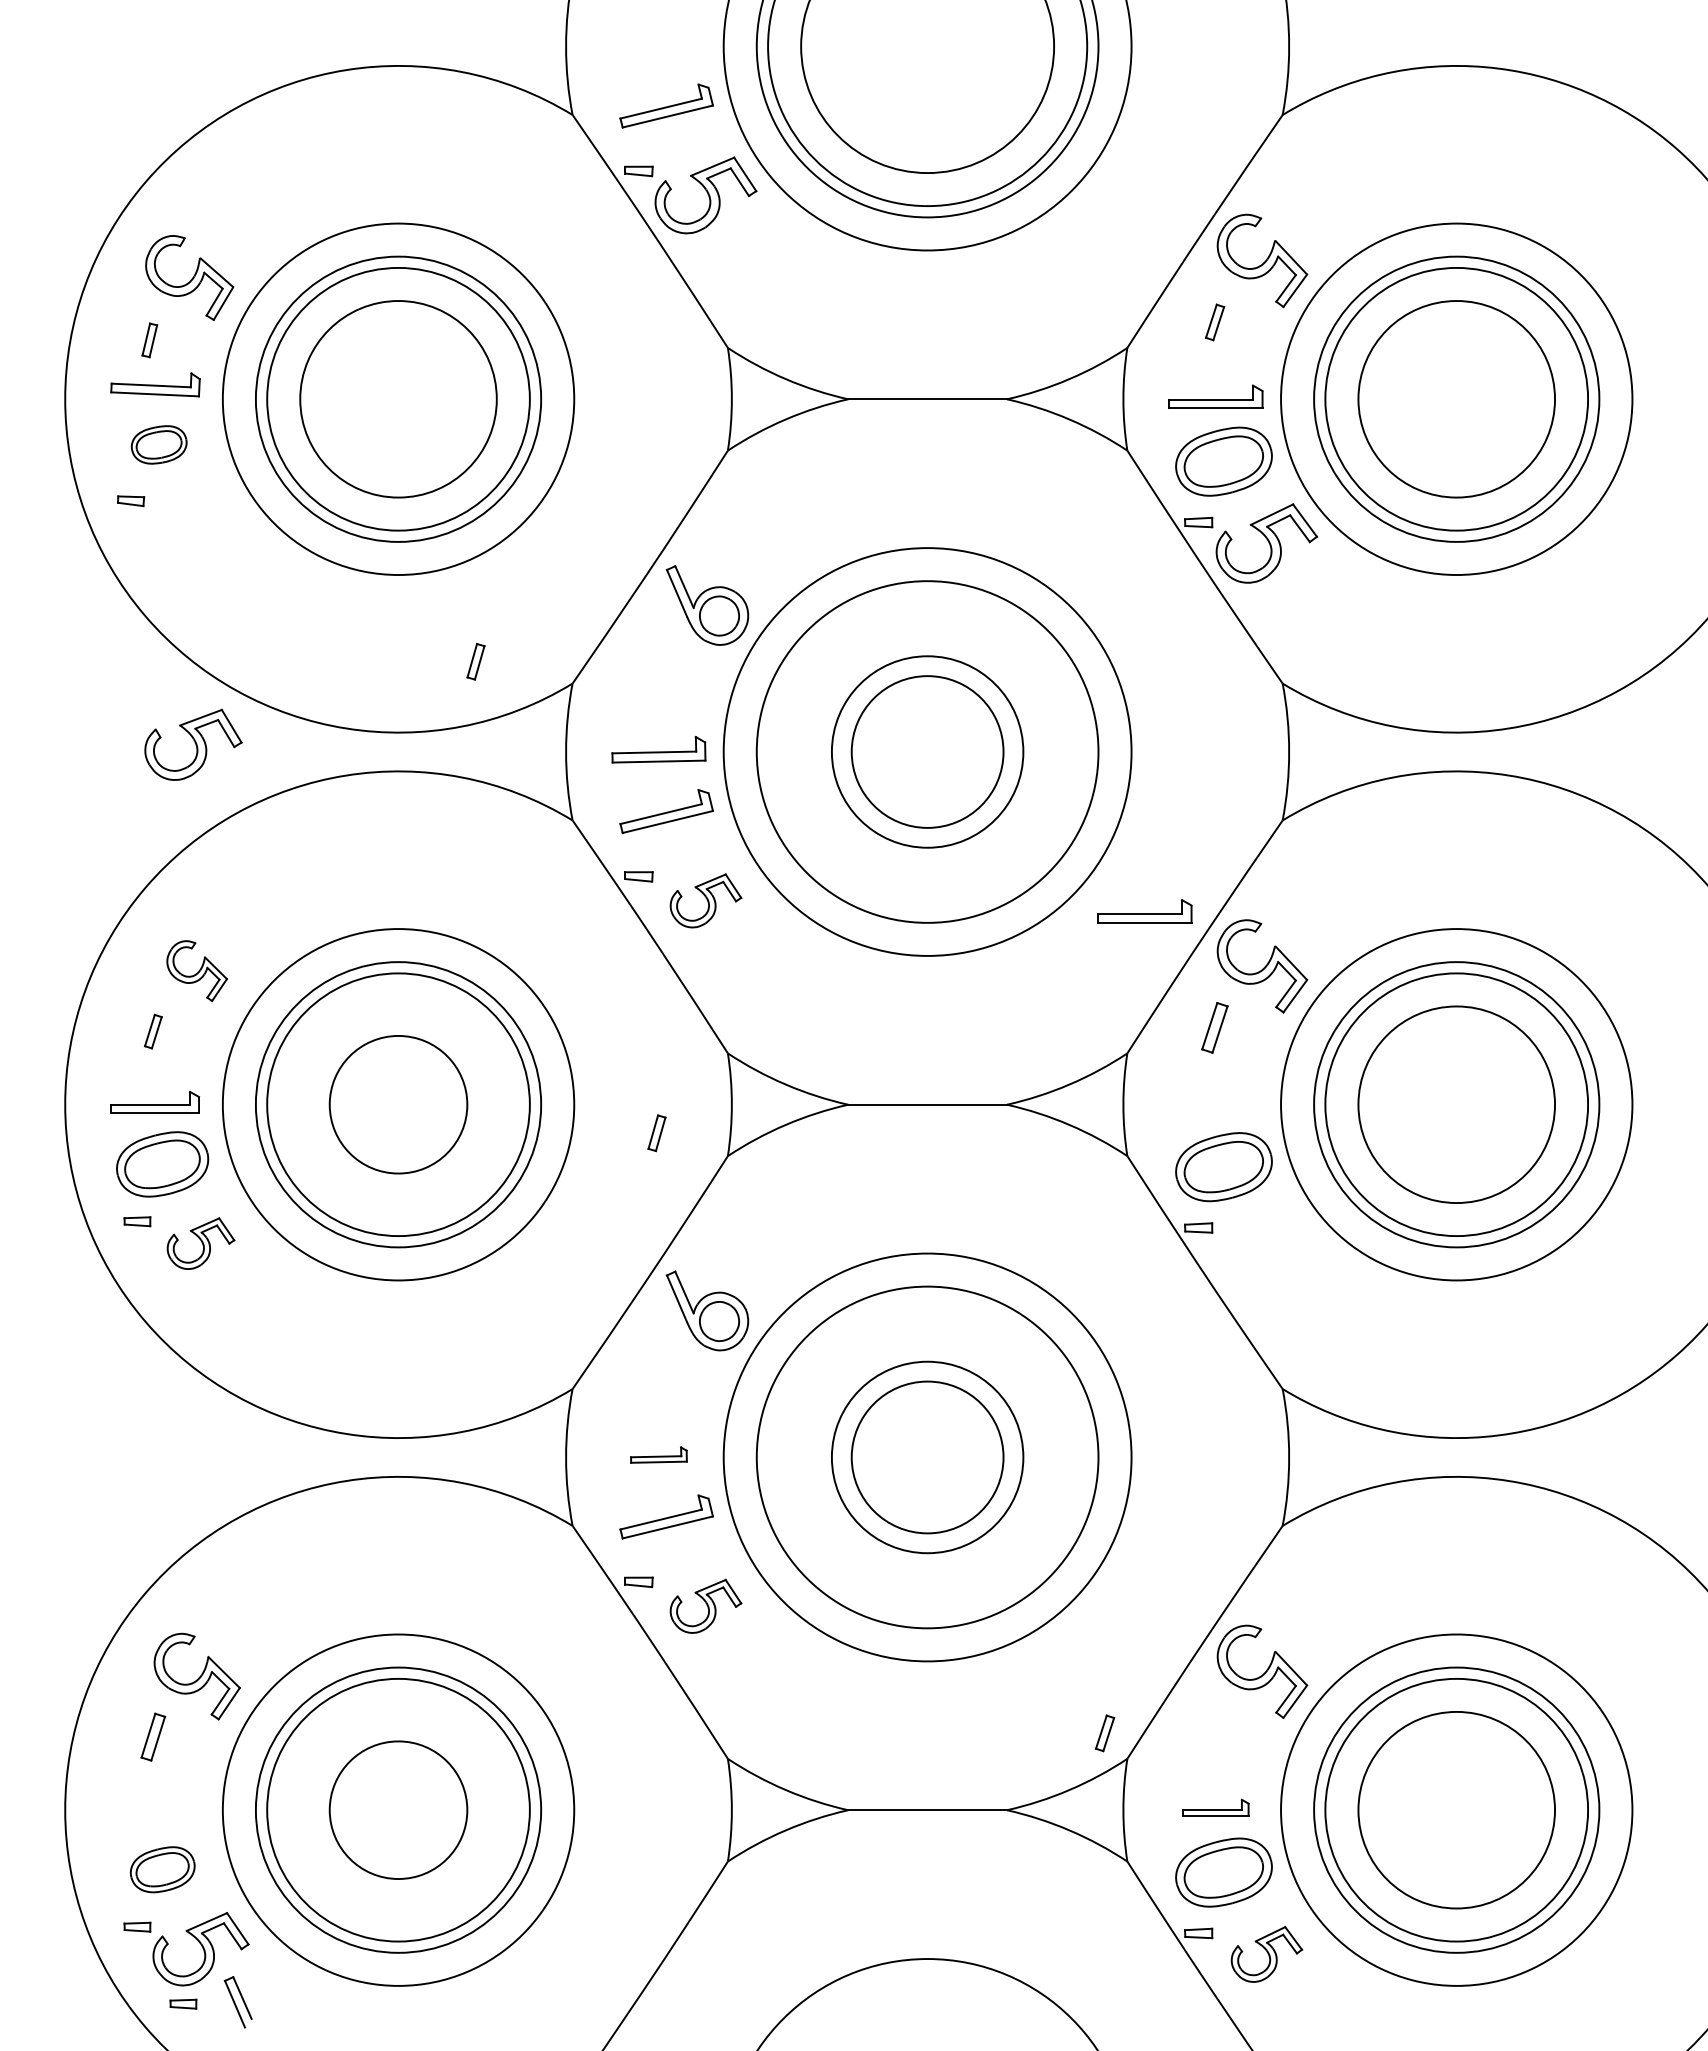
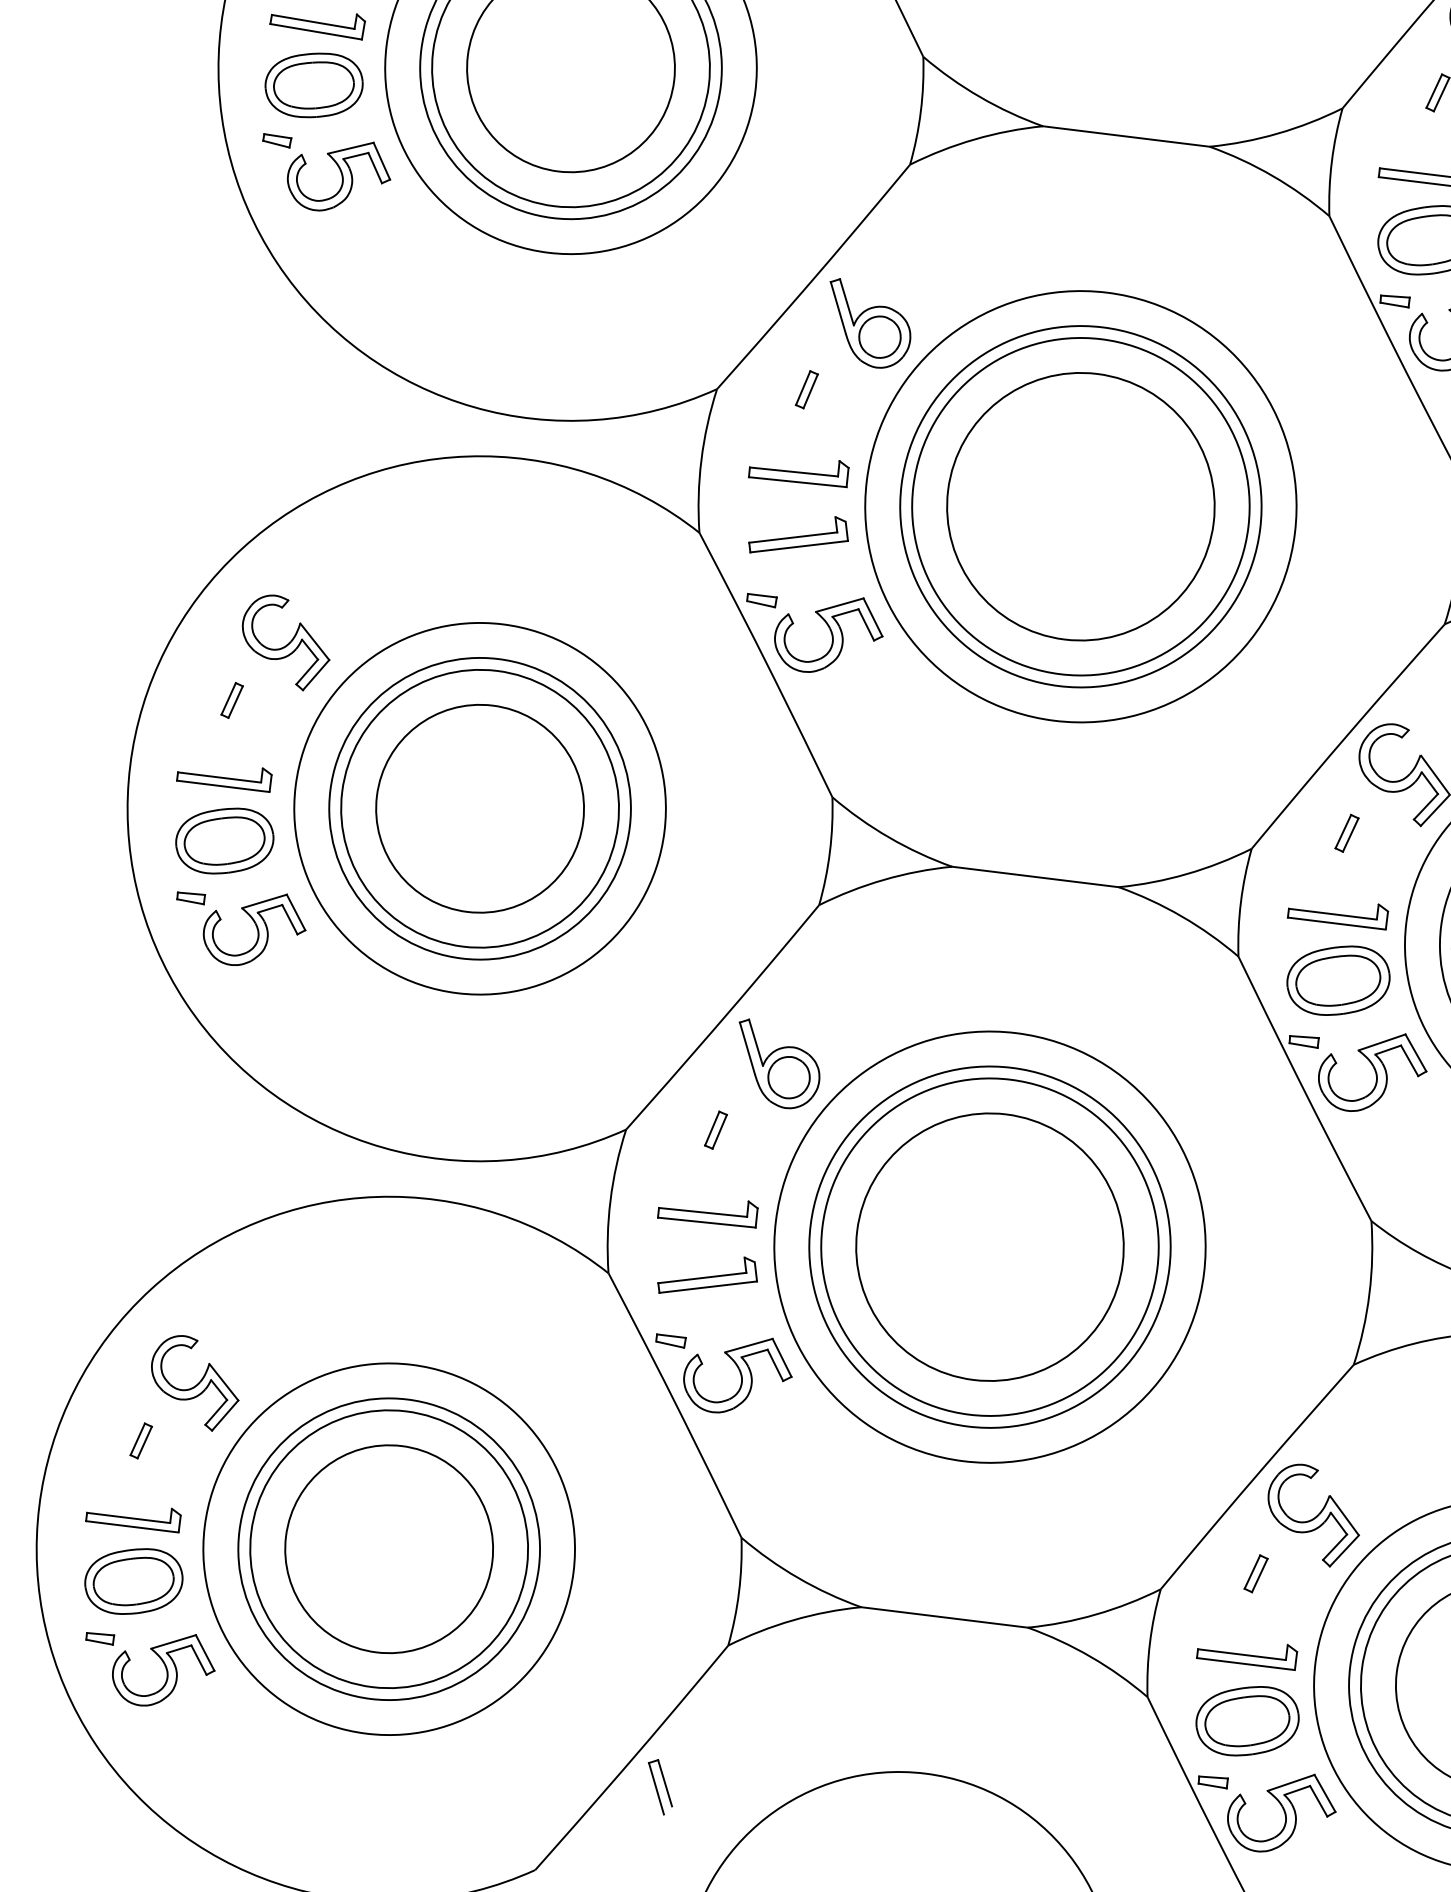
part: (158, 444) -> (313, 84), size x1.67
part: (475, 661) -> (806, 389), moved
part: (193, 744) -> (339, 175), moved
circle: (927, 751) -> (1080, 506), size x1.67
circle: (927, 751) -> (1080, 506), size x1.67
part: (705, 900) -> (828, 633), size x1.43
part: (1144, 911) -> (1337, 911), moved
part: (196, 970) -> (285, 641), size x1.43
part: (1215, 1027) -> (1347, 832), size x0.71
circle: (398, 1104) -> (480, 808), size x1.43
part: (656, 1133) -> (715, 1130), moved
part: (200, 1243) -> (254, 928), size x1.43
part: (1266, 1248) -> (1372, 1071), added
part: (658, 1454) -> (707, 1209), size x1.67
circle: (927, 1456) -> (989, 1246), size x1.67
circle: (927, 1457) -> (989, 1247), size x1.67
part: (705, 1606) -> (737, 1374), size x1.43
part: (1105, 1733) -> (1256, 1574), moved
part: (153, 1736) -> (141, 1440), size x0.71
part: (155, 1807) -> (134, 1515), added
part: (1215, 1807) -> (1247, 1651), size x1.43
circle: (398, 1809) -> (389, 1548), size x1.43
part: (162, 1869) -> (133, 1581), size x1.43
part: (1266, 1954) -> (1281, 1812), size x1.43
part: (237, 2002) -> (659, 1787), moved
part: (183, 2003) -> (138, 1724), removed

